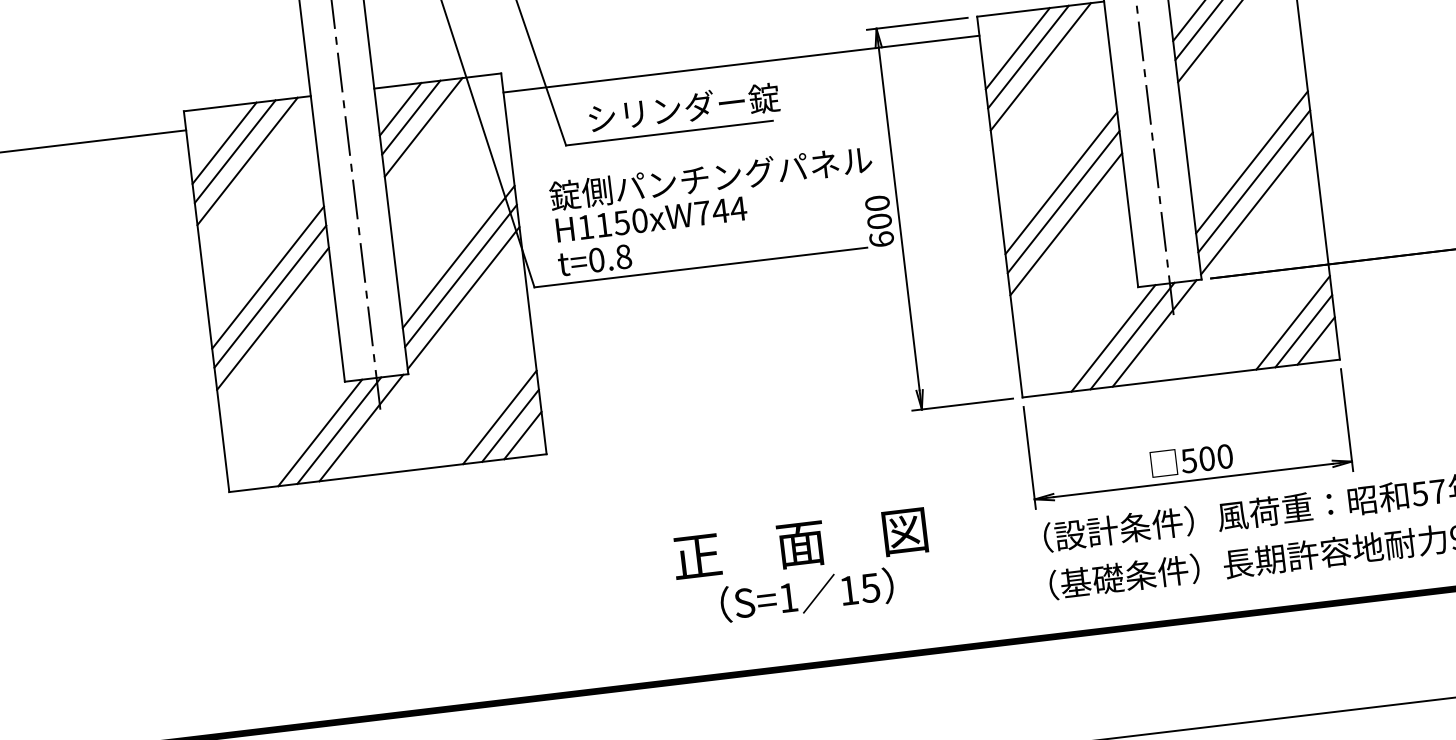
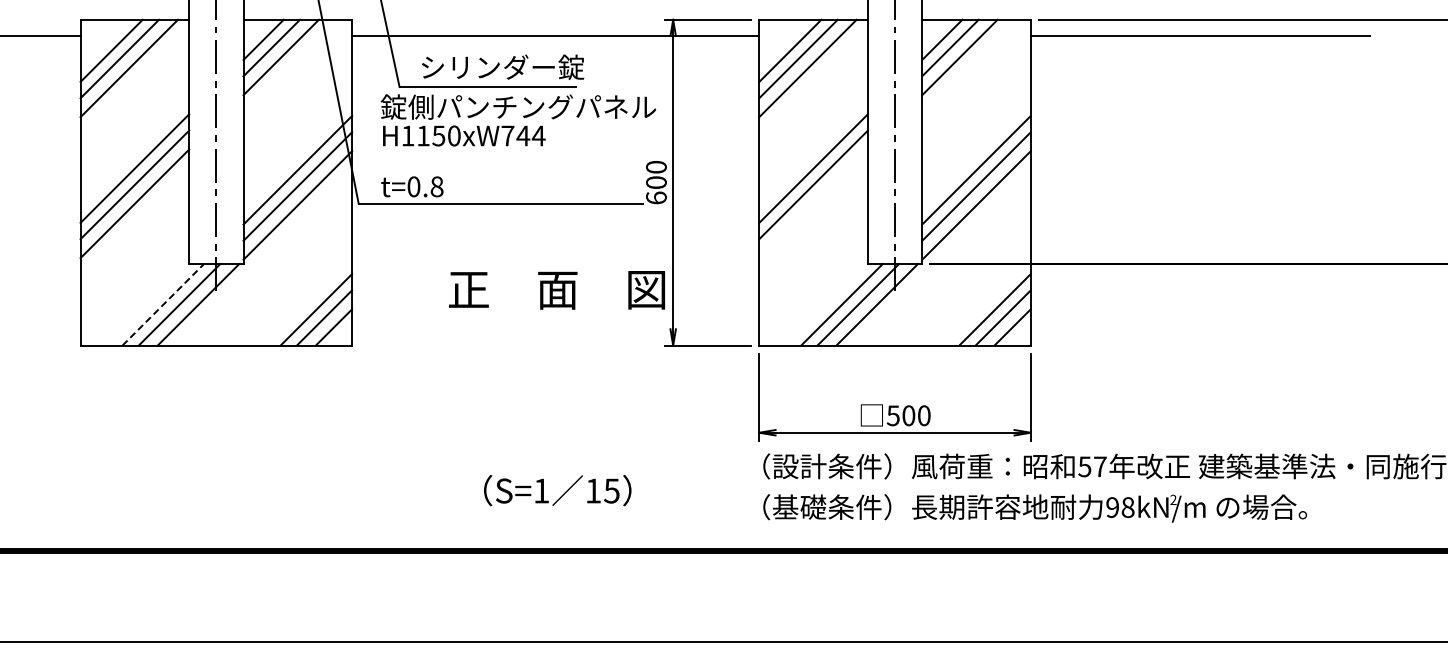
text: (711, 193) -> (517, 120), moved
line: (1066, 223) -> (813, 203), removed
line: (320, 432) -> (163, 304), solid -> dashed
text: (799, 544) -> (556, 290), moved

